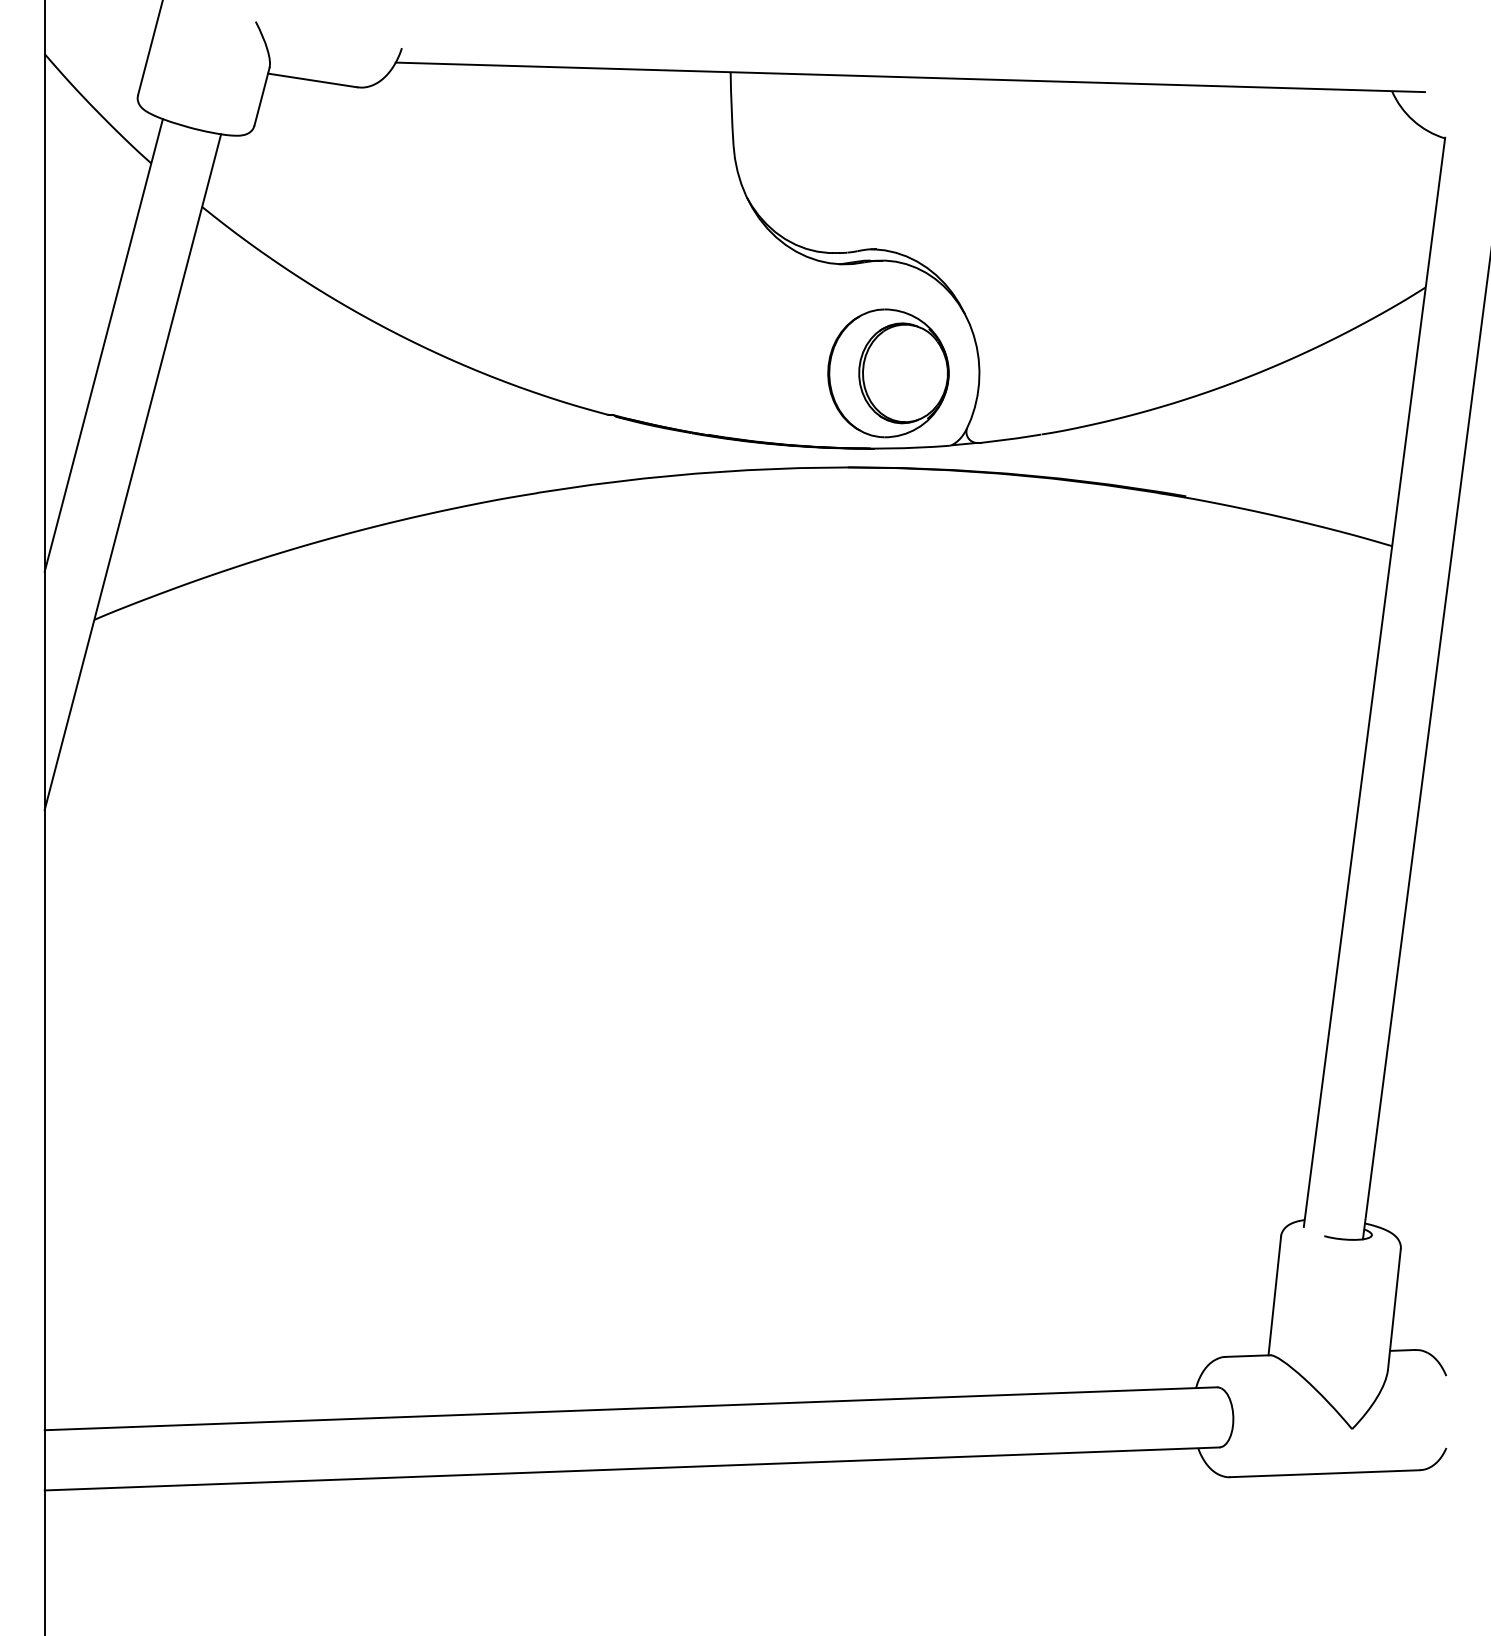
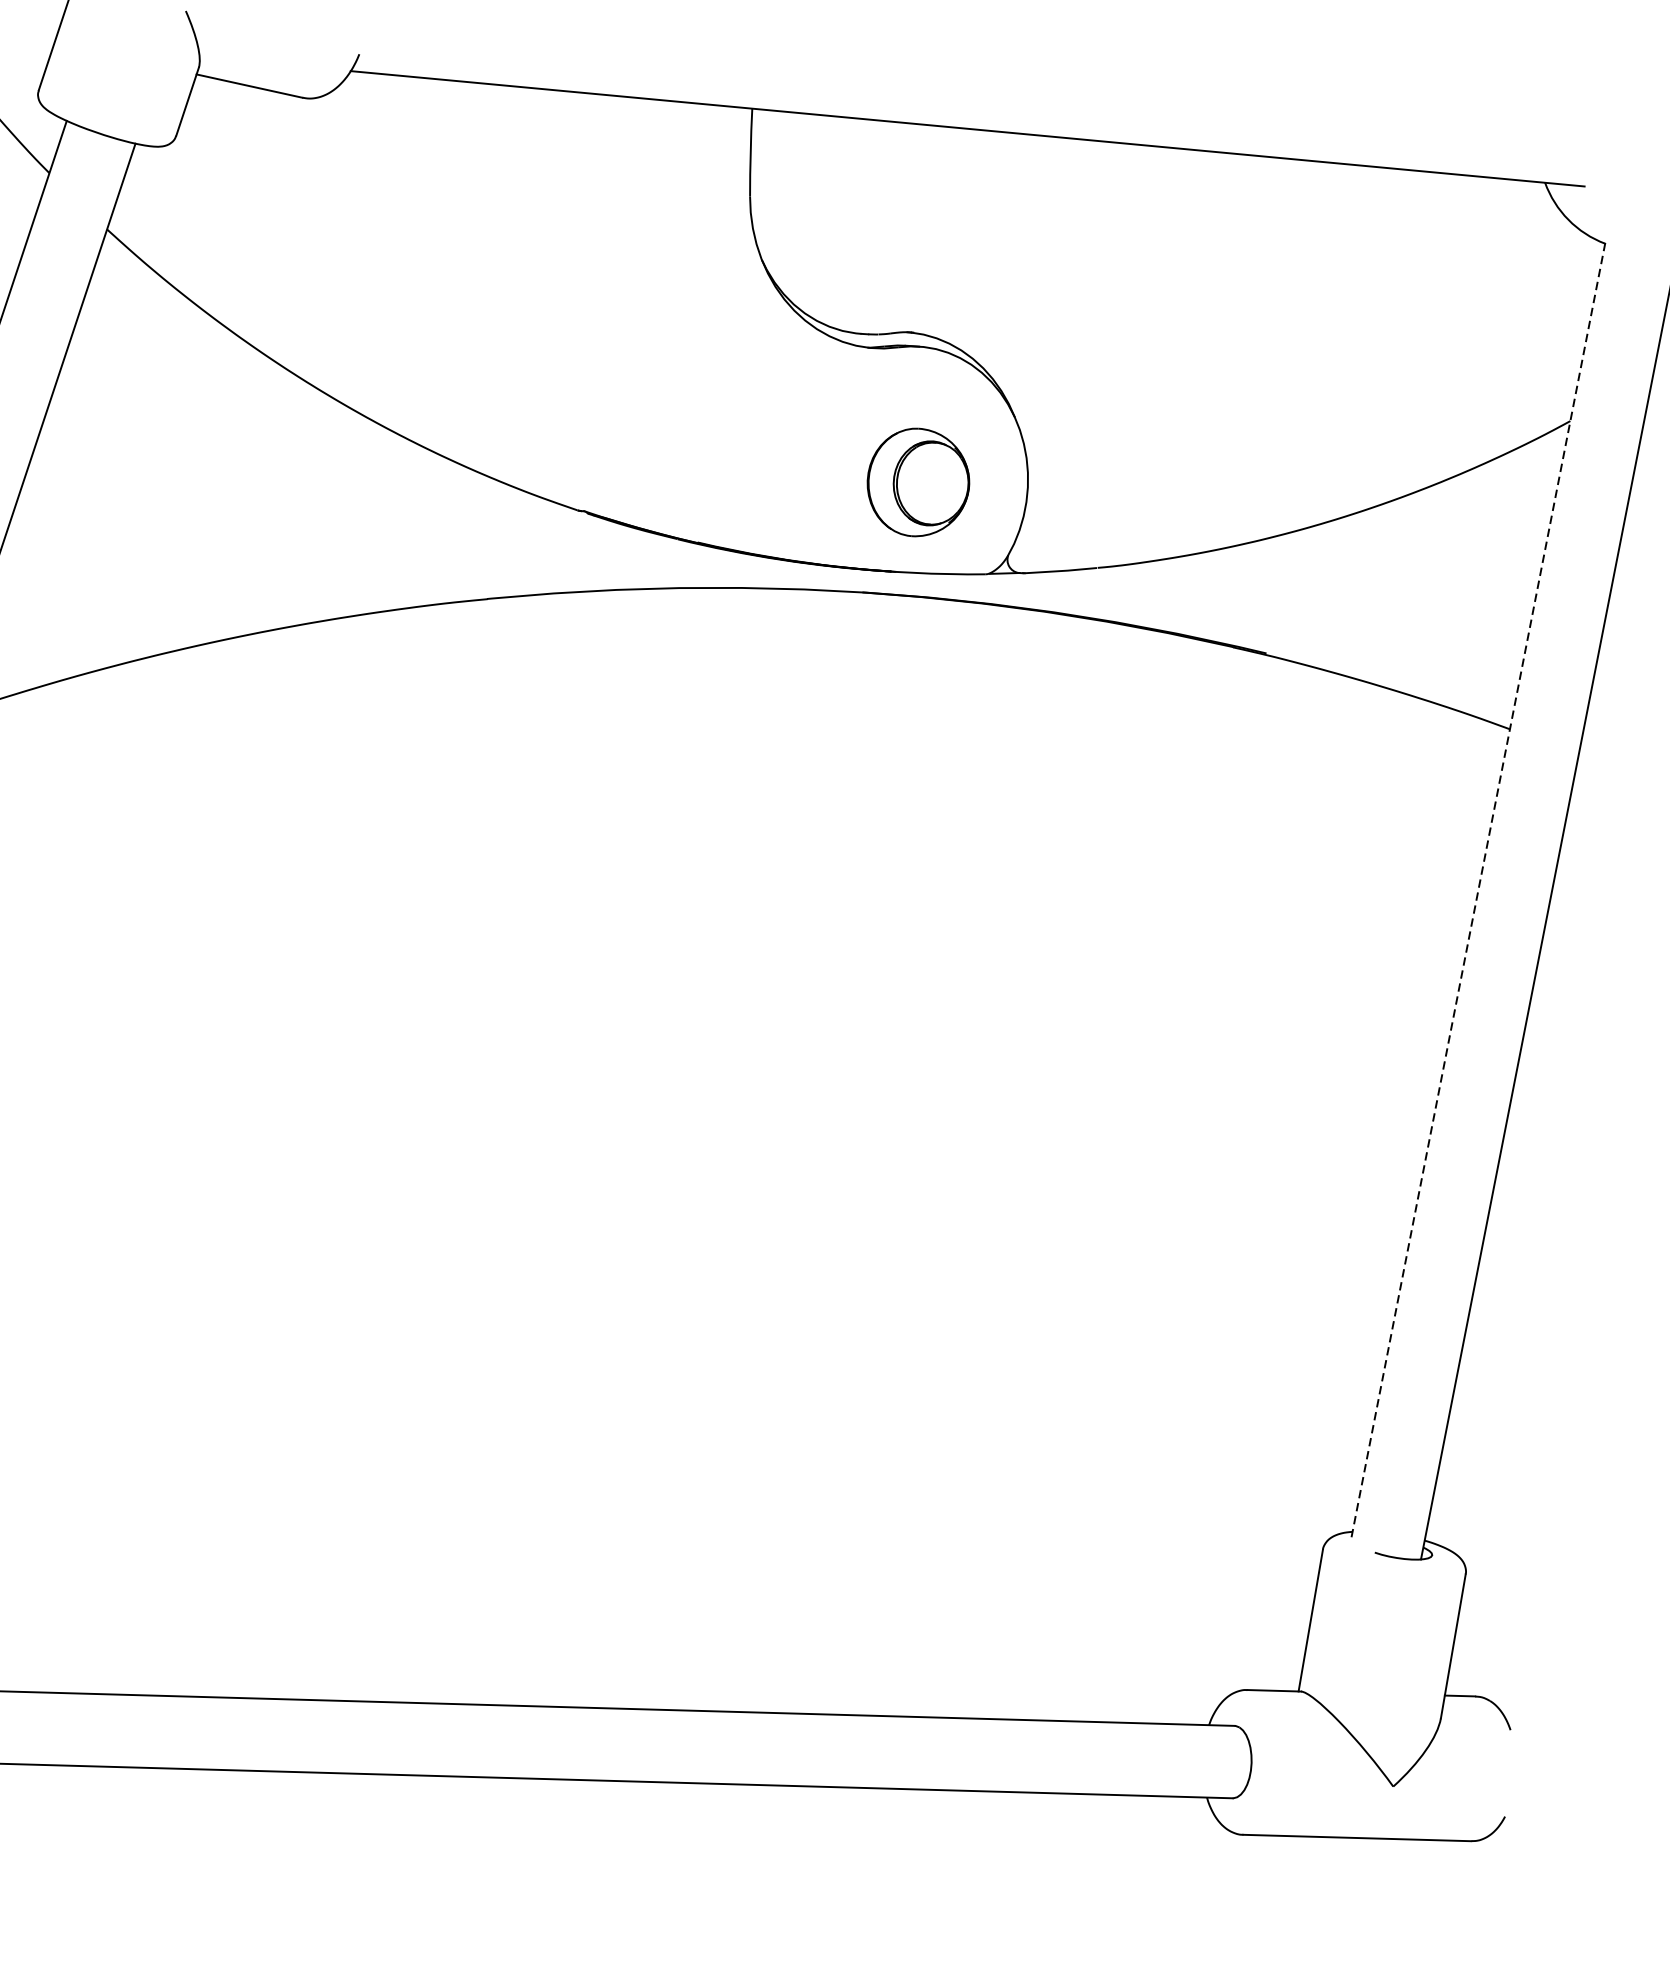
part: (888, 373) -> (918, 482), size x0.7
line: (1374, 682) -> (1478, 891), solid -> dashed

